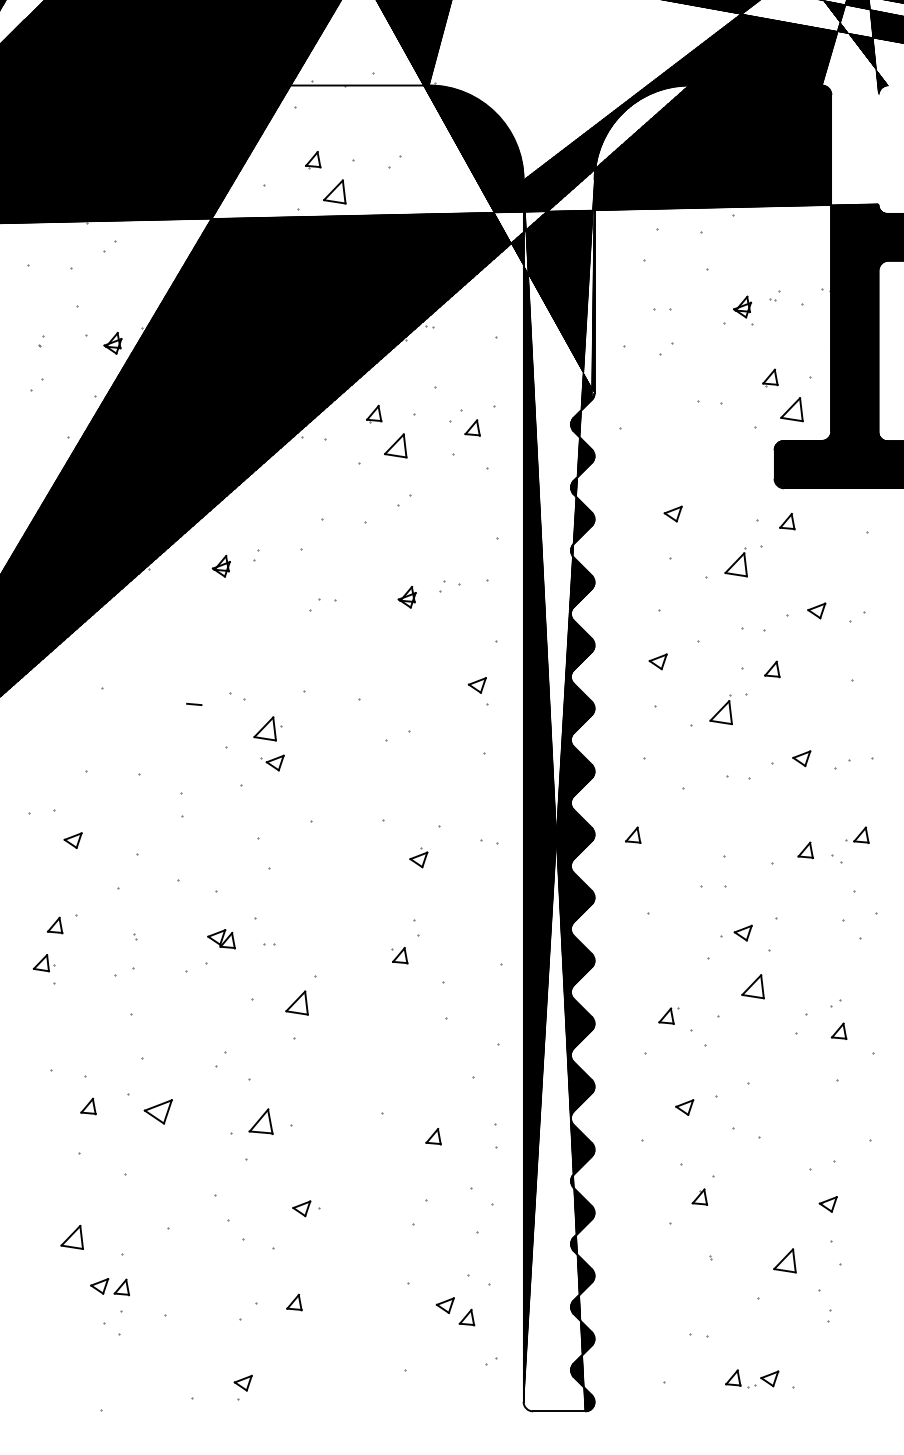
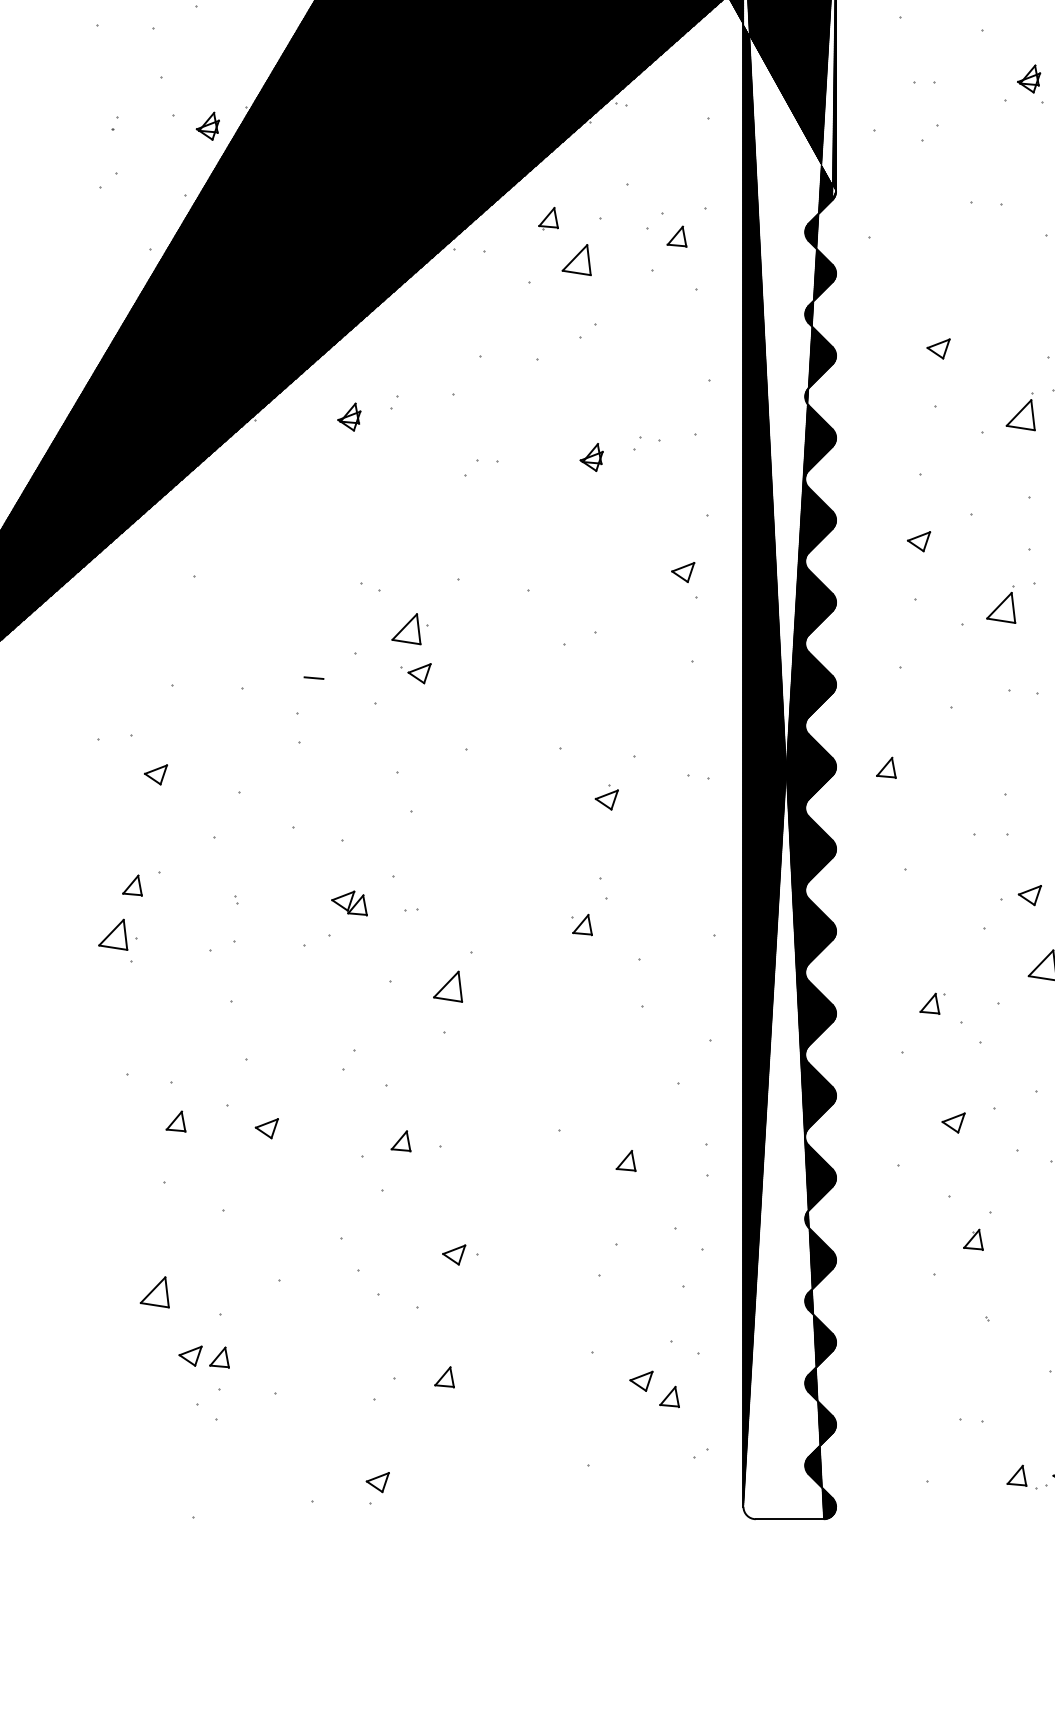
line: (194, 703) -> (314, 676), moved
part: (43, 962) -> (117, 933), size x1.43
part: (157, 1111) -> (266, 1128), size x0.62
part: (260, 1121) -> (400, 1141), size x0.62

